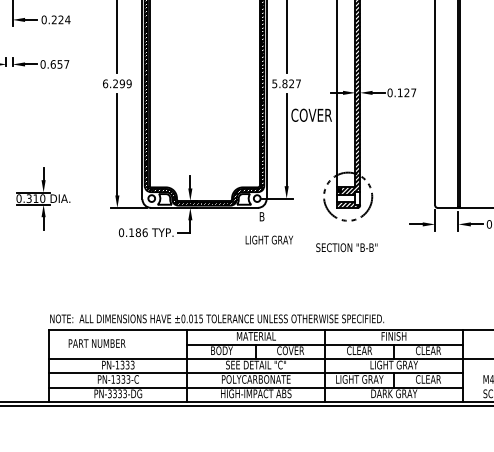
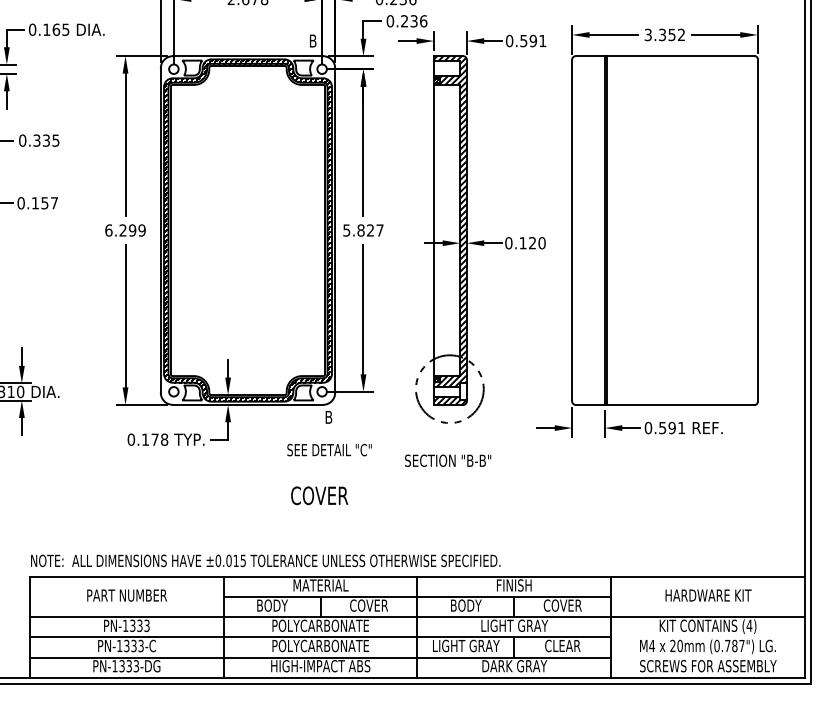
text: (61, 19) -> (46, 140), 0.224 -> 0.335
text: (53, 64) -> (35, 203), 0.657 -> 0.157
text: (413, 93) -> (541, 243), 0.127 -> 0.120
text: (311, 115) -> (319, 495), moved
text: (141, 232) -> (159, 439), 0.186 -> 0.178
text: (262, 239) -> (329, 449), LIGHT GRAY -> SEE DETAIL "C"
text: (96, 343) -> (126, 595), moved
text: (359, 350) -> (465, 605), CLEAR -> BODY
text: (428, 350) -> (562, 605), CLEAR -> COVER
text: (256, 364) -> (320, 625), SEE DETAIL "C" -> POLYCARBONATE
text: (109, 394) -> (114, 666), PN-3333-DG -> PN-1333-DG

